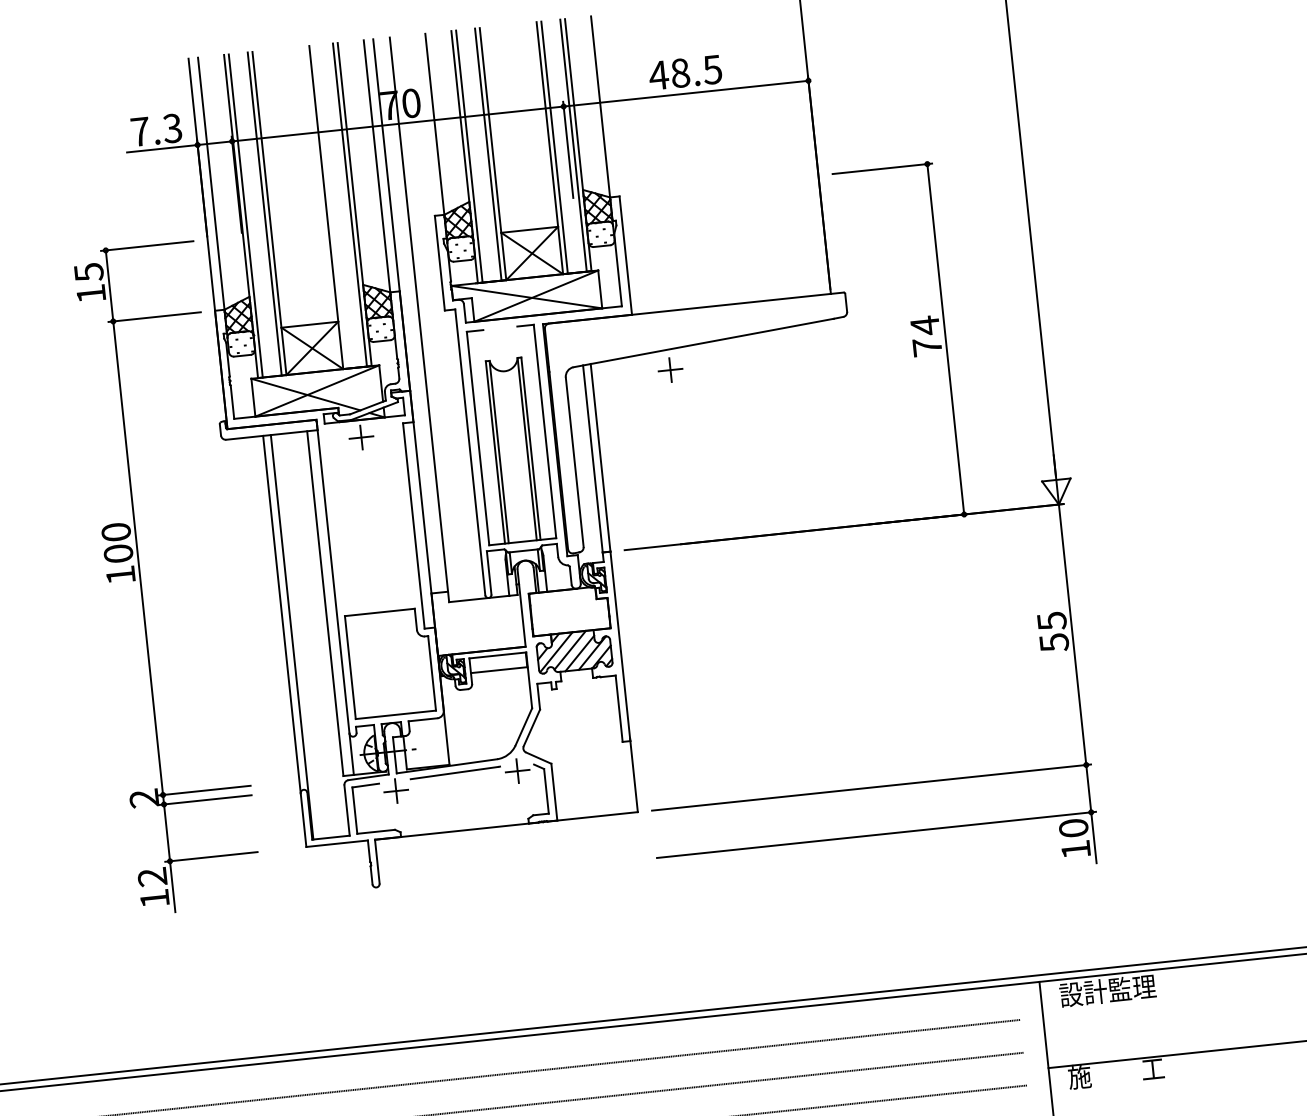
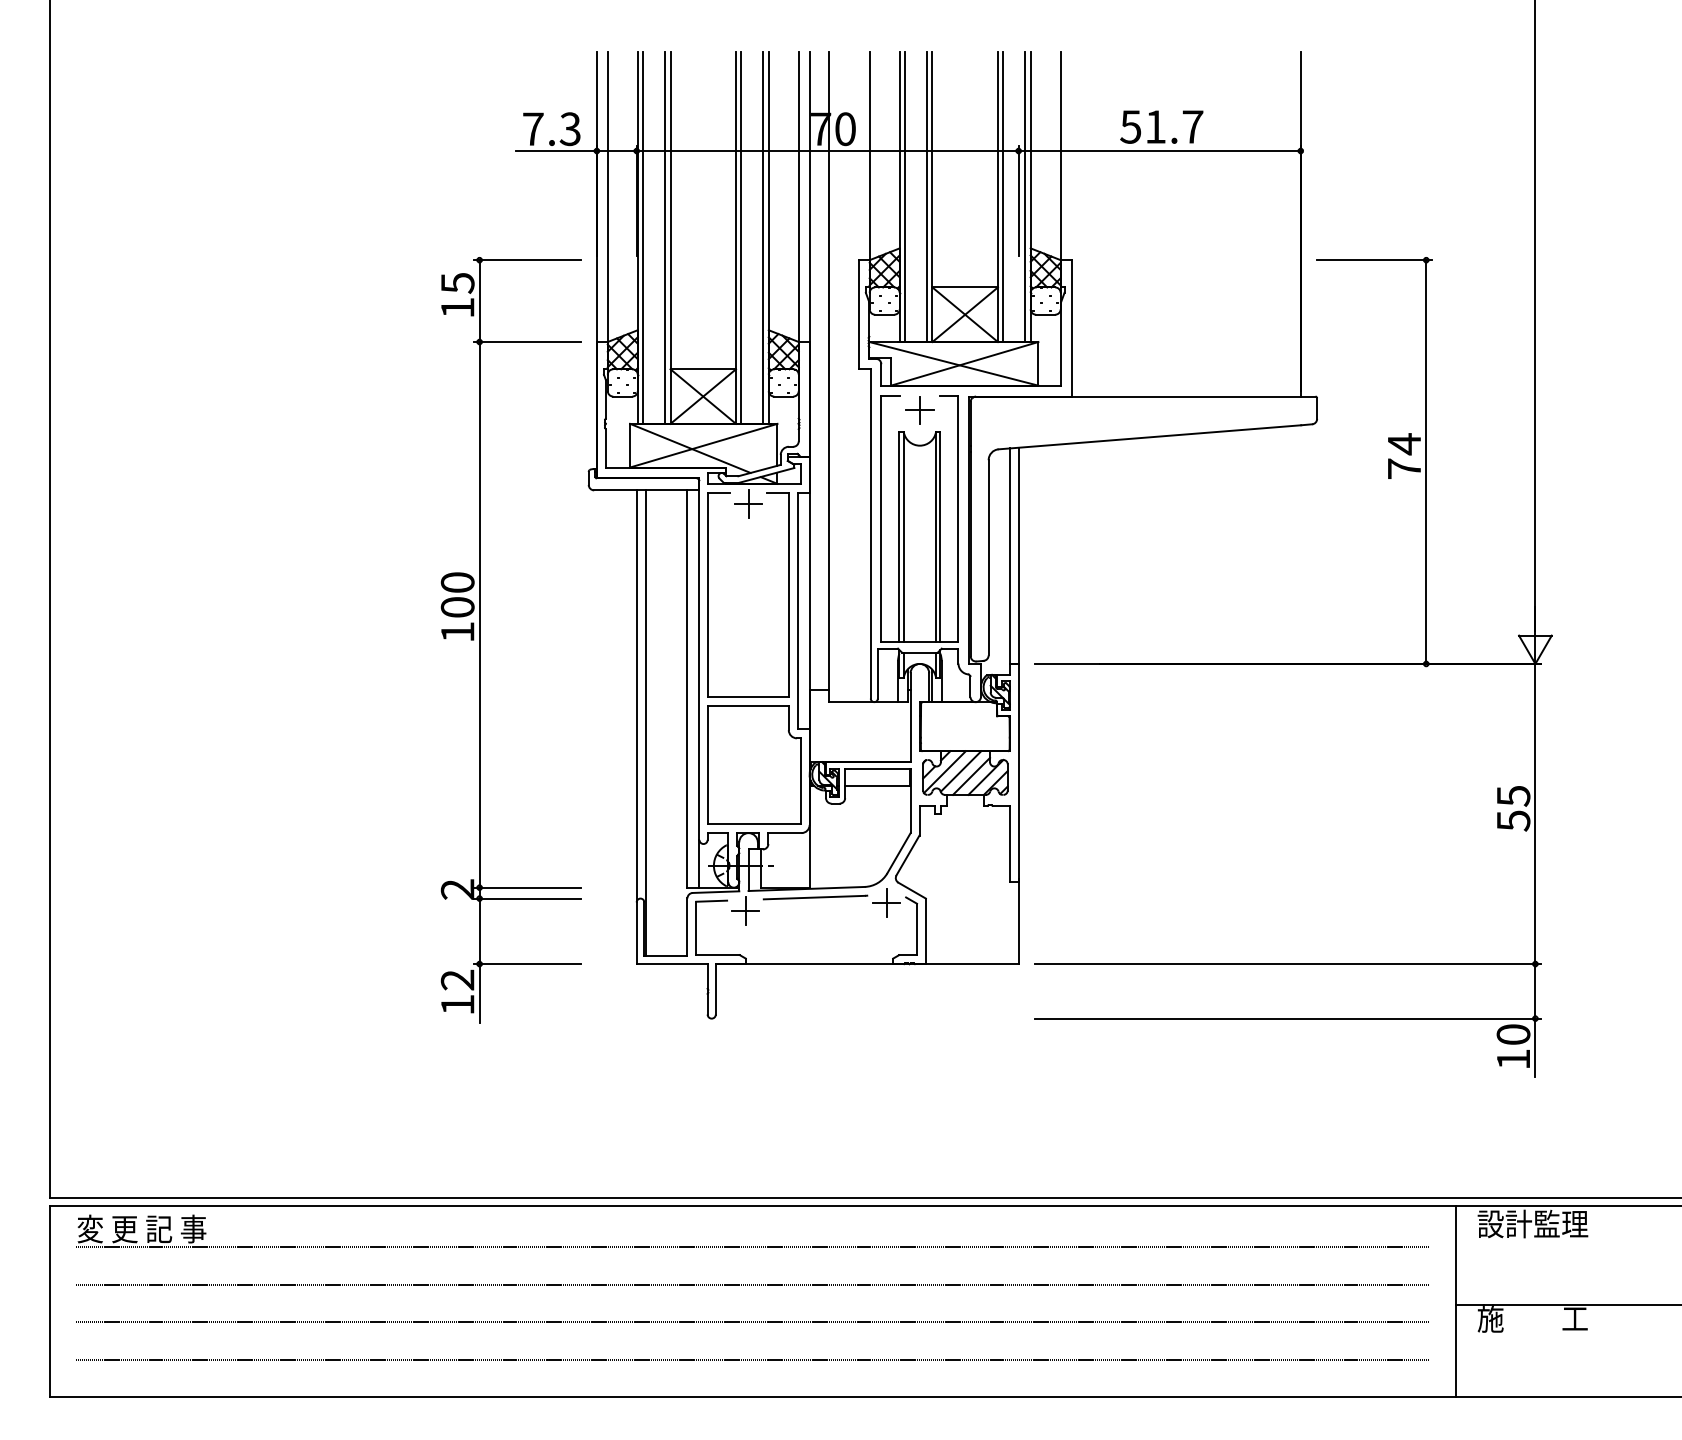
text: (685, 72) -> (1161, 126), 48.5 -> 51.7
line: (331, 206) -> (741, 237), added
part: (670, 370) -> (919, 410), moved
part: (334, 519) -> (708, 594), added

